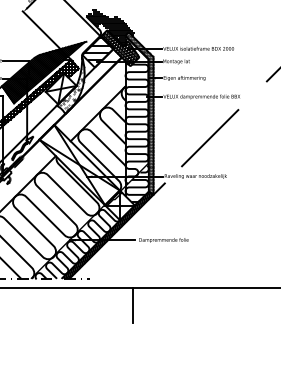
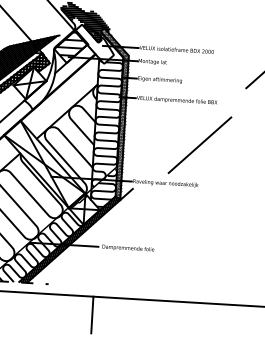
hatch: (120, 48) -> (94, 44), removed
hatch: (71, 83) -> (41, 78), removed
line: (210, 138) -> (200, 145), moved

